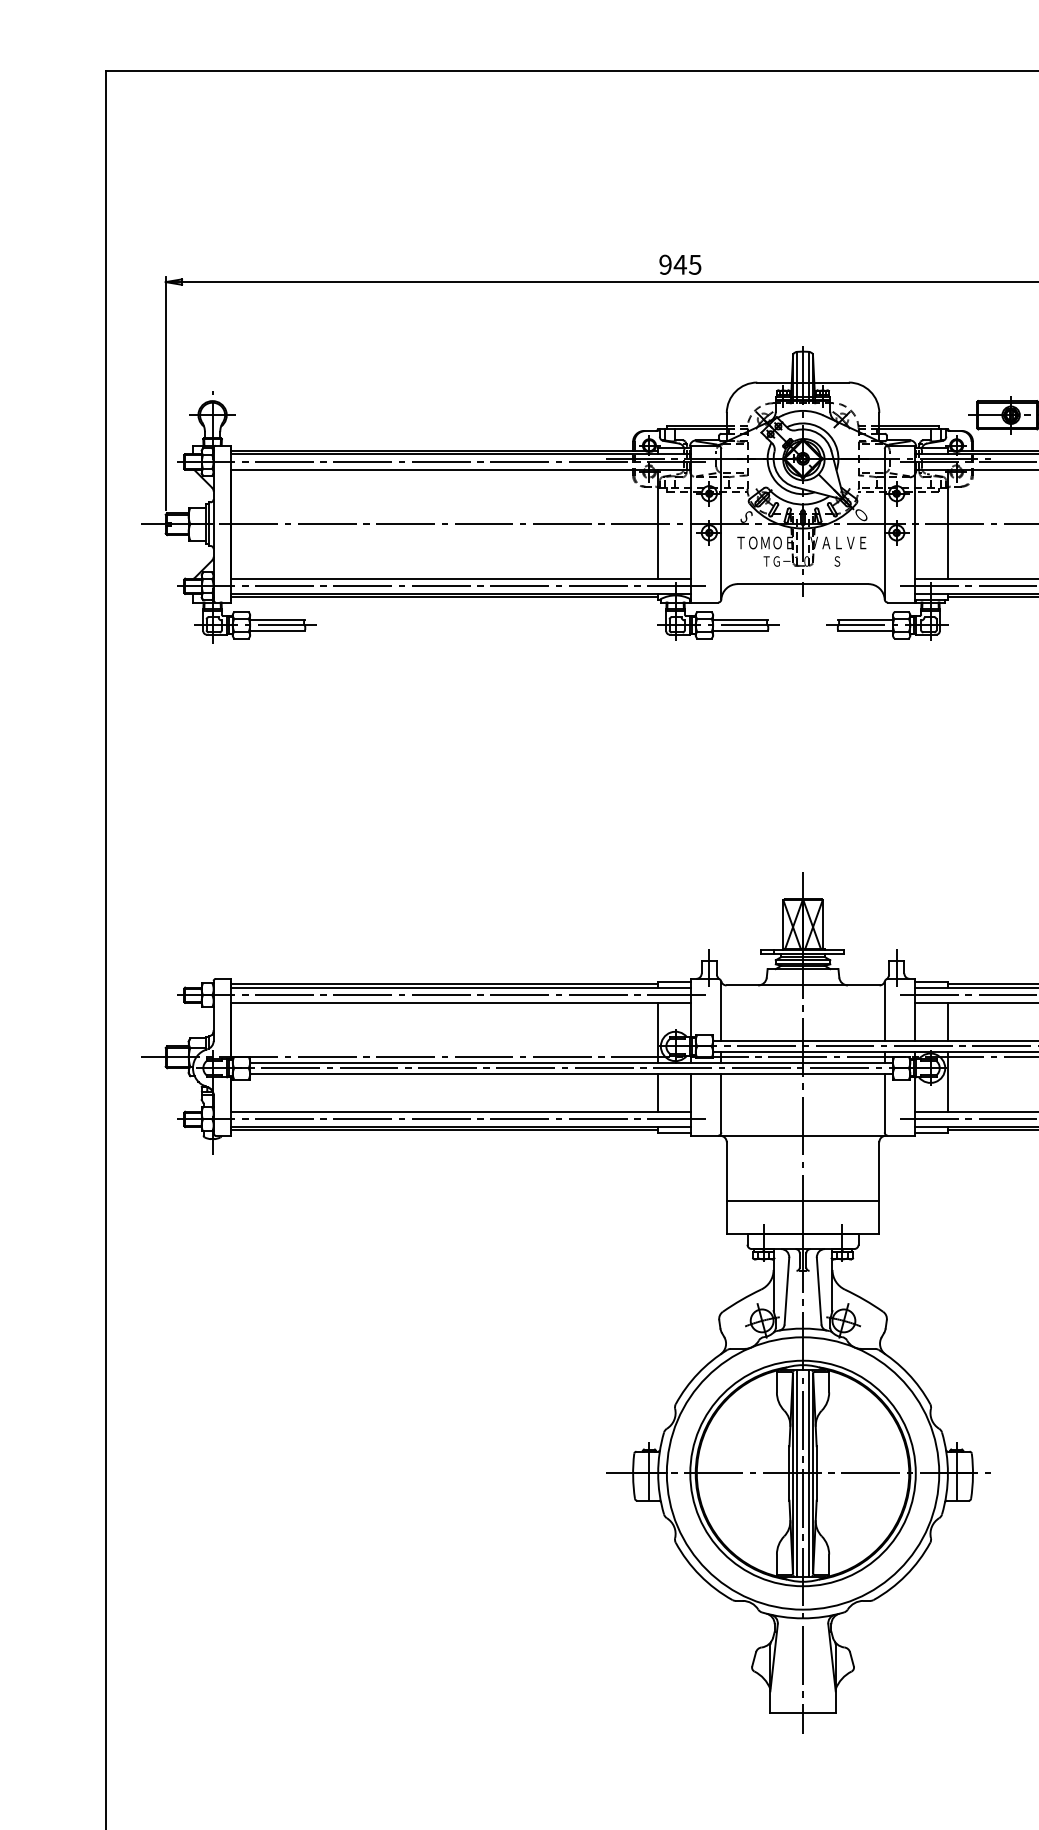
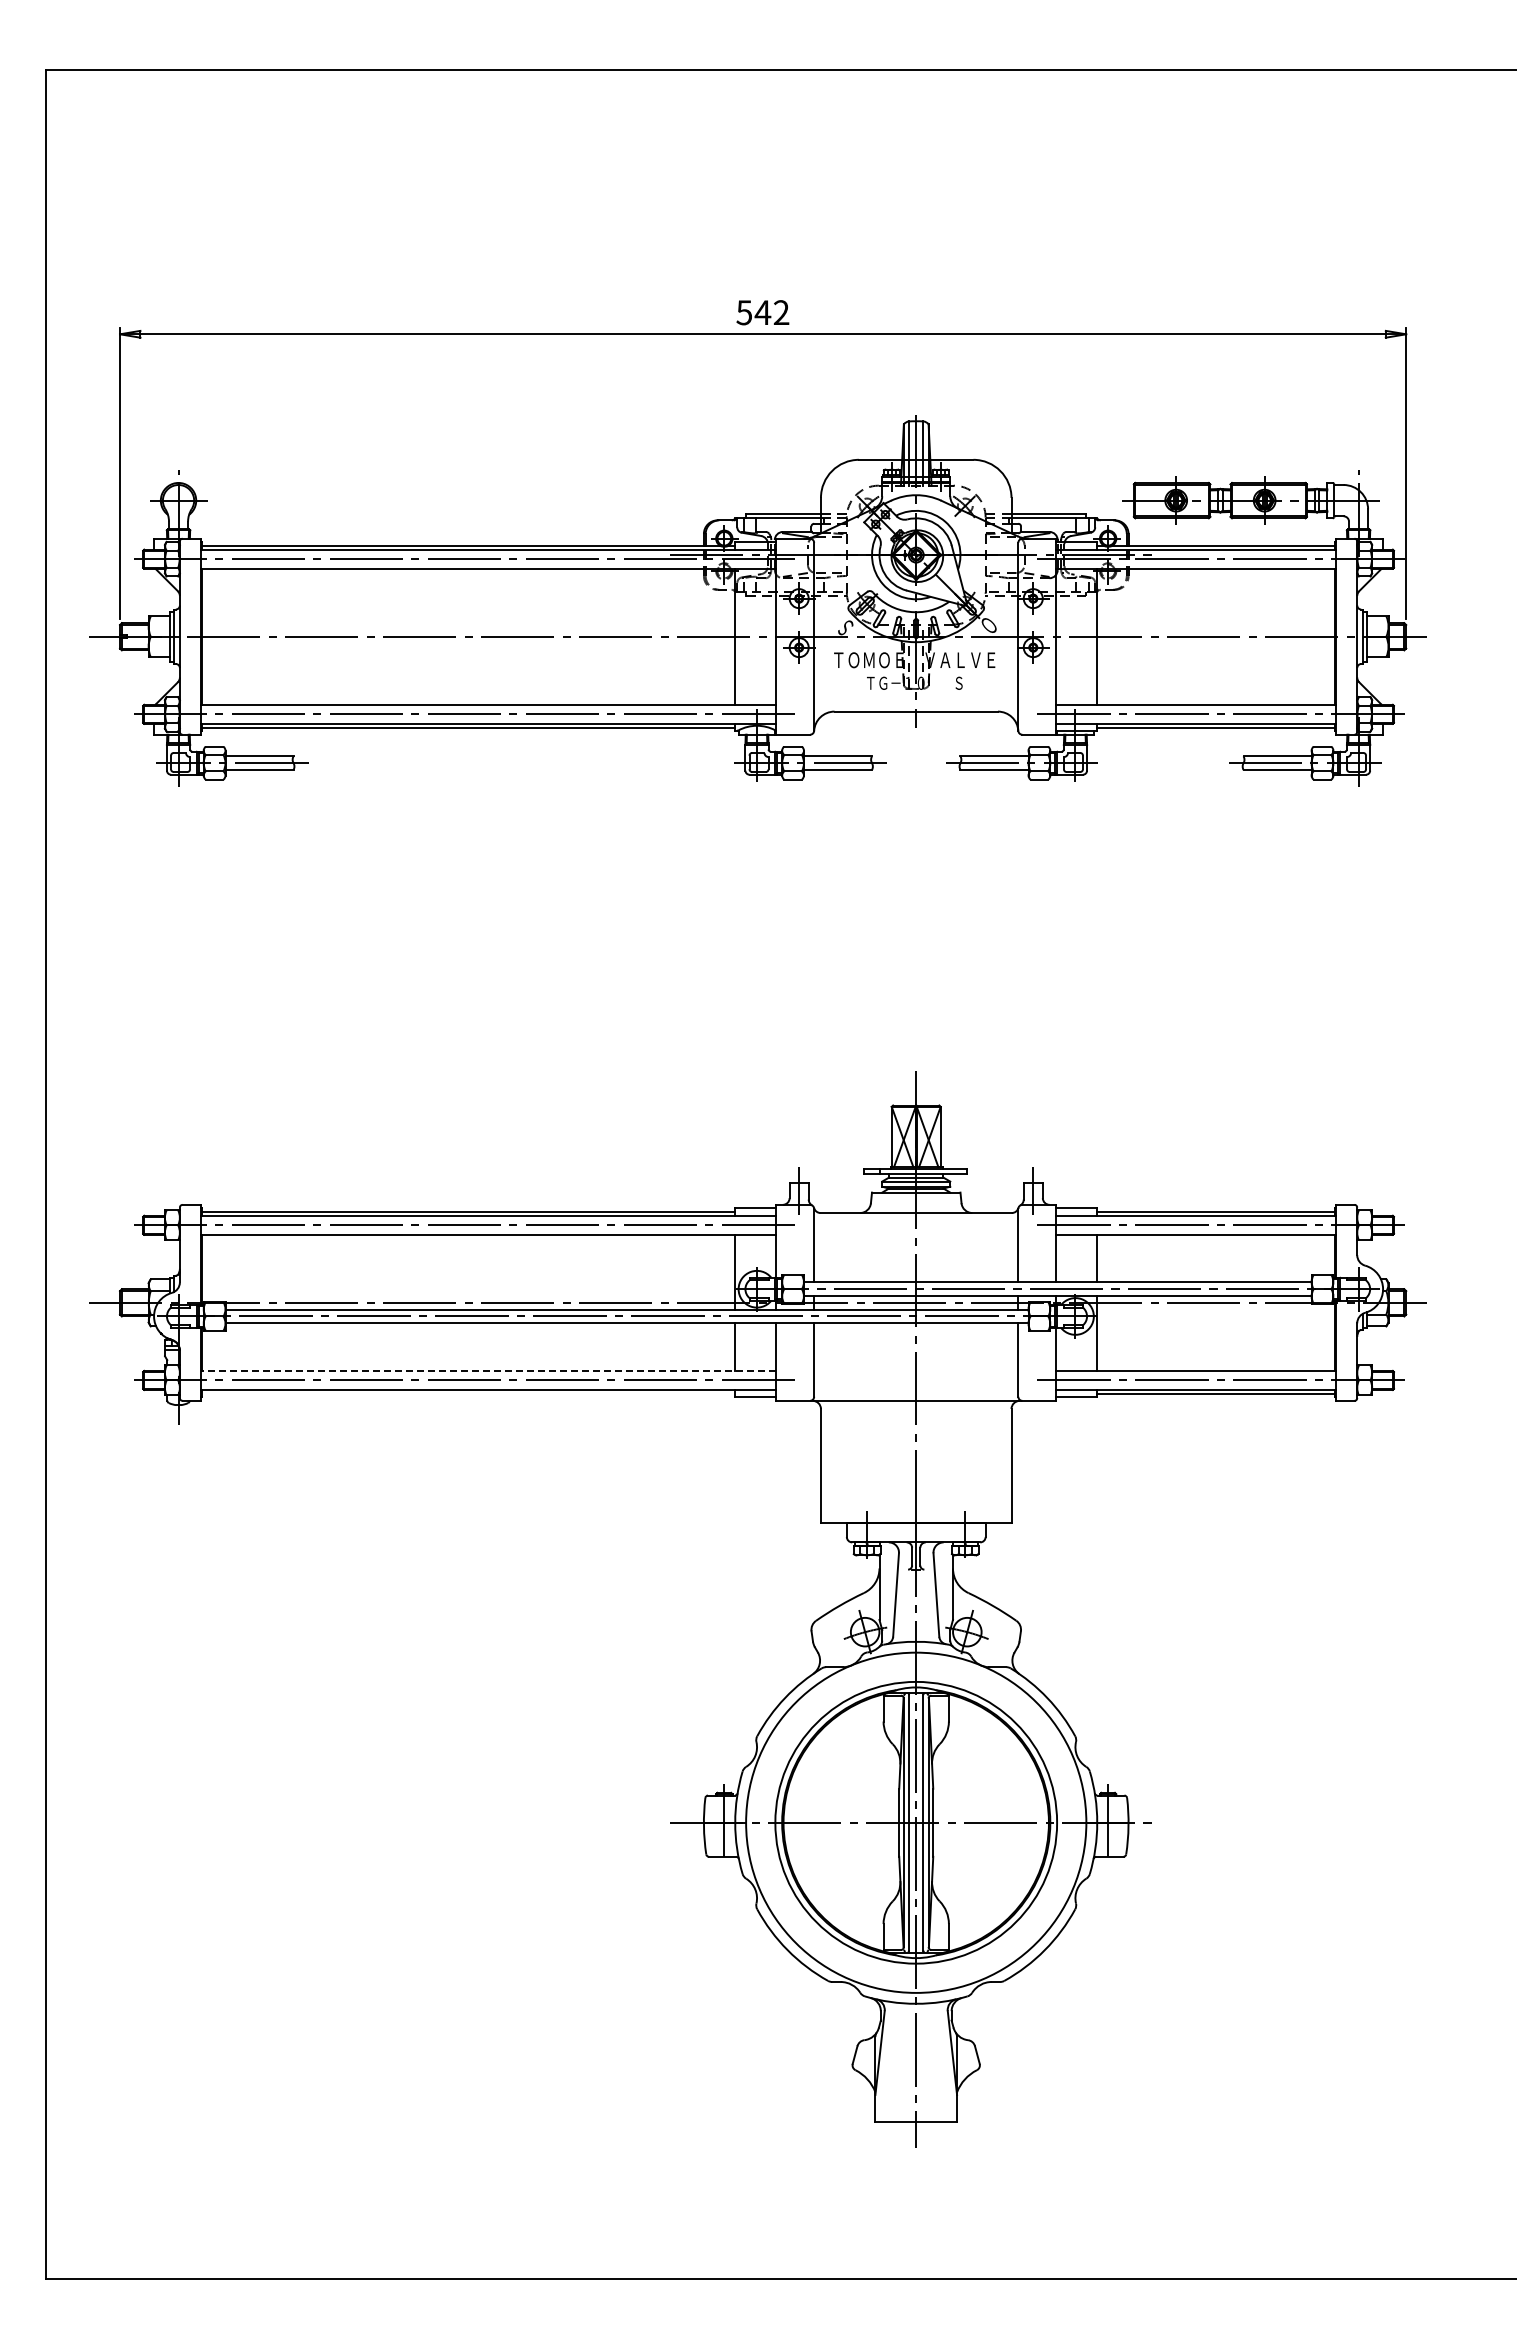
text: (679, 264) -> (762, 312), 945 -> 542
line: (460, 1111) -> (488, 1370), solid -> dashed
line: (444, 1130) -> (468, 1394), removed
line: (802, 1201) -> (915, 1482), removed

